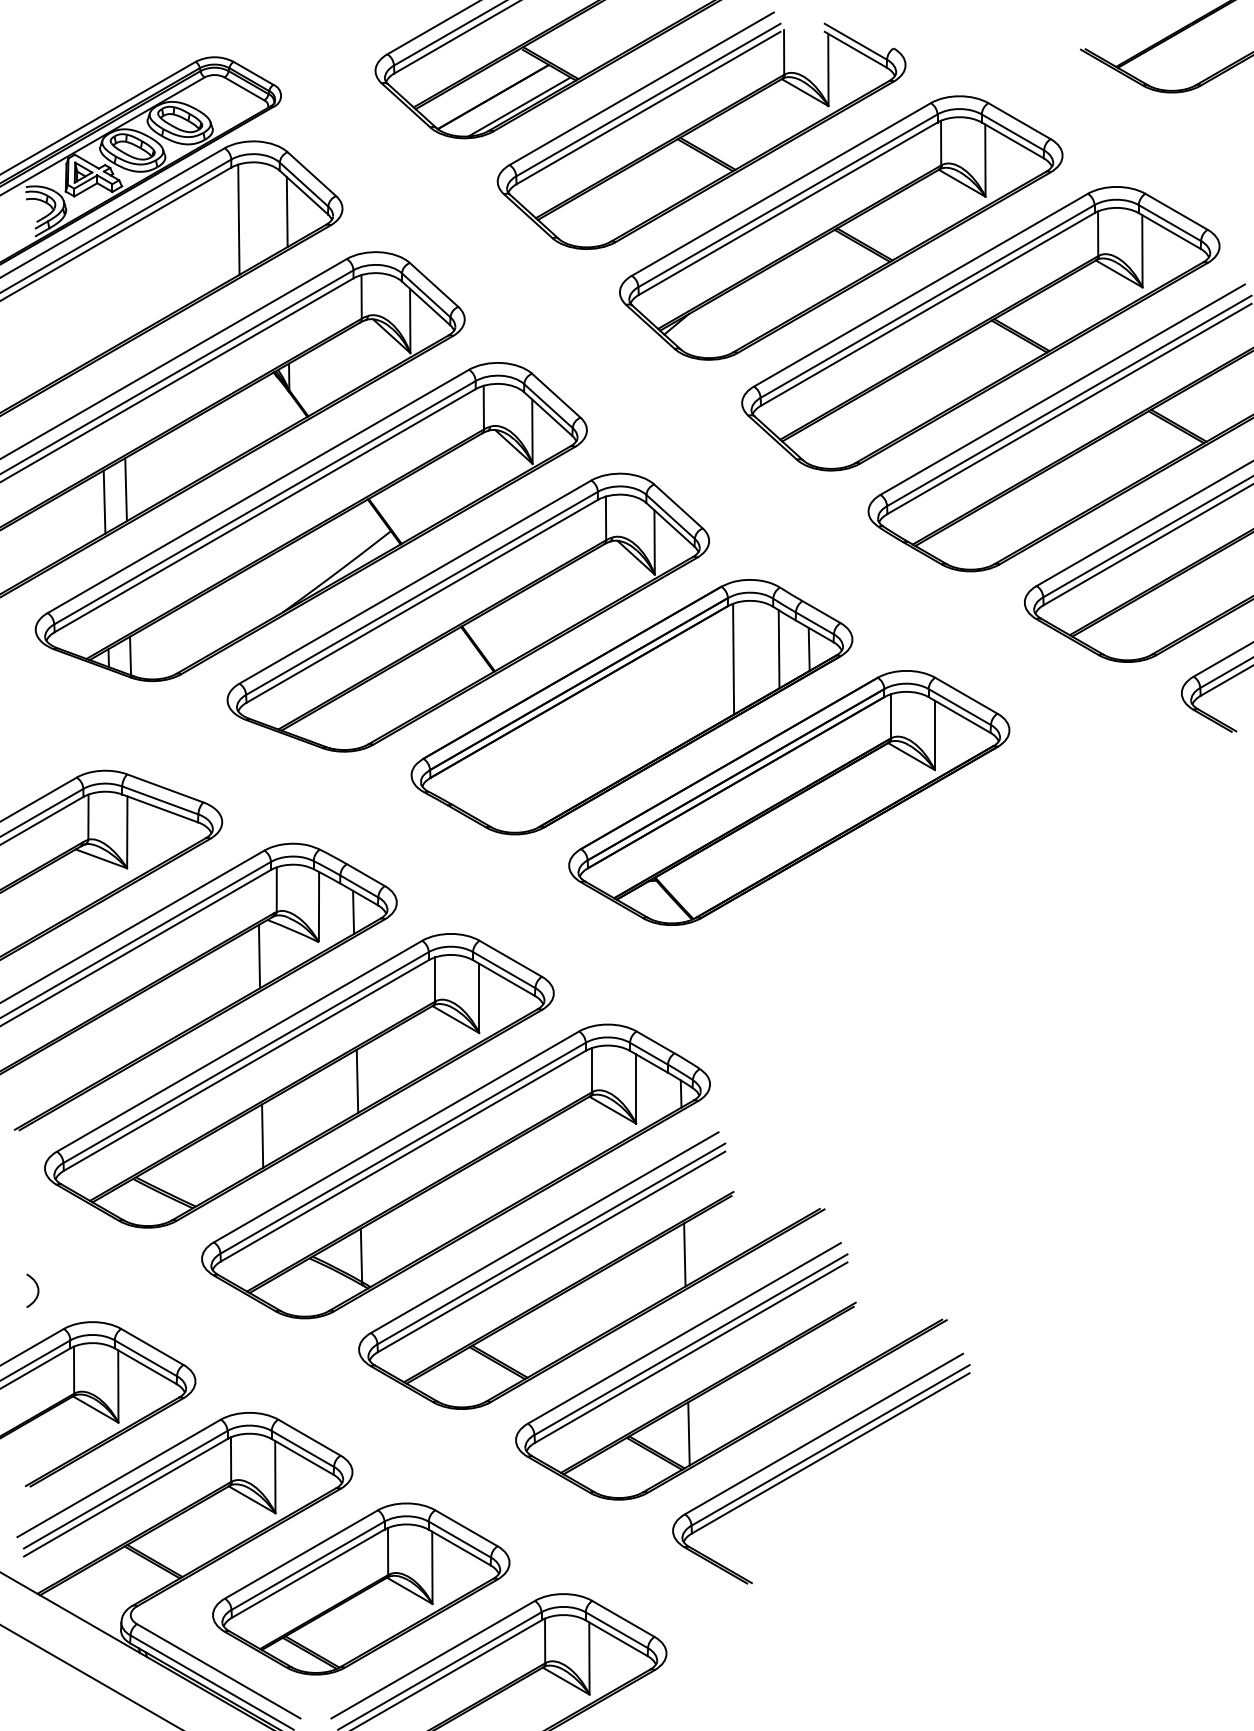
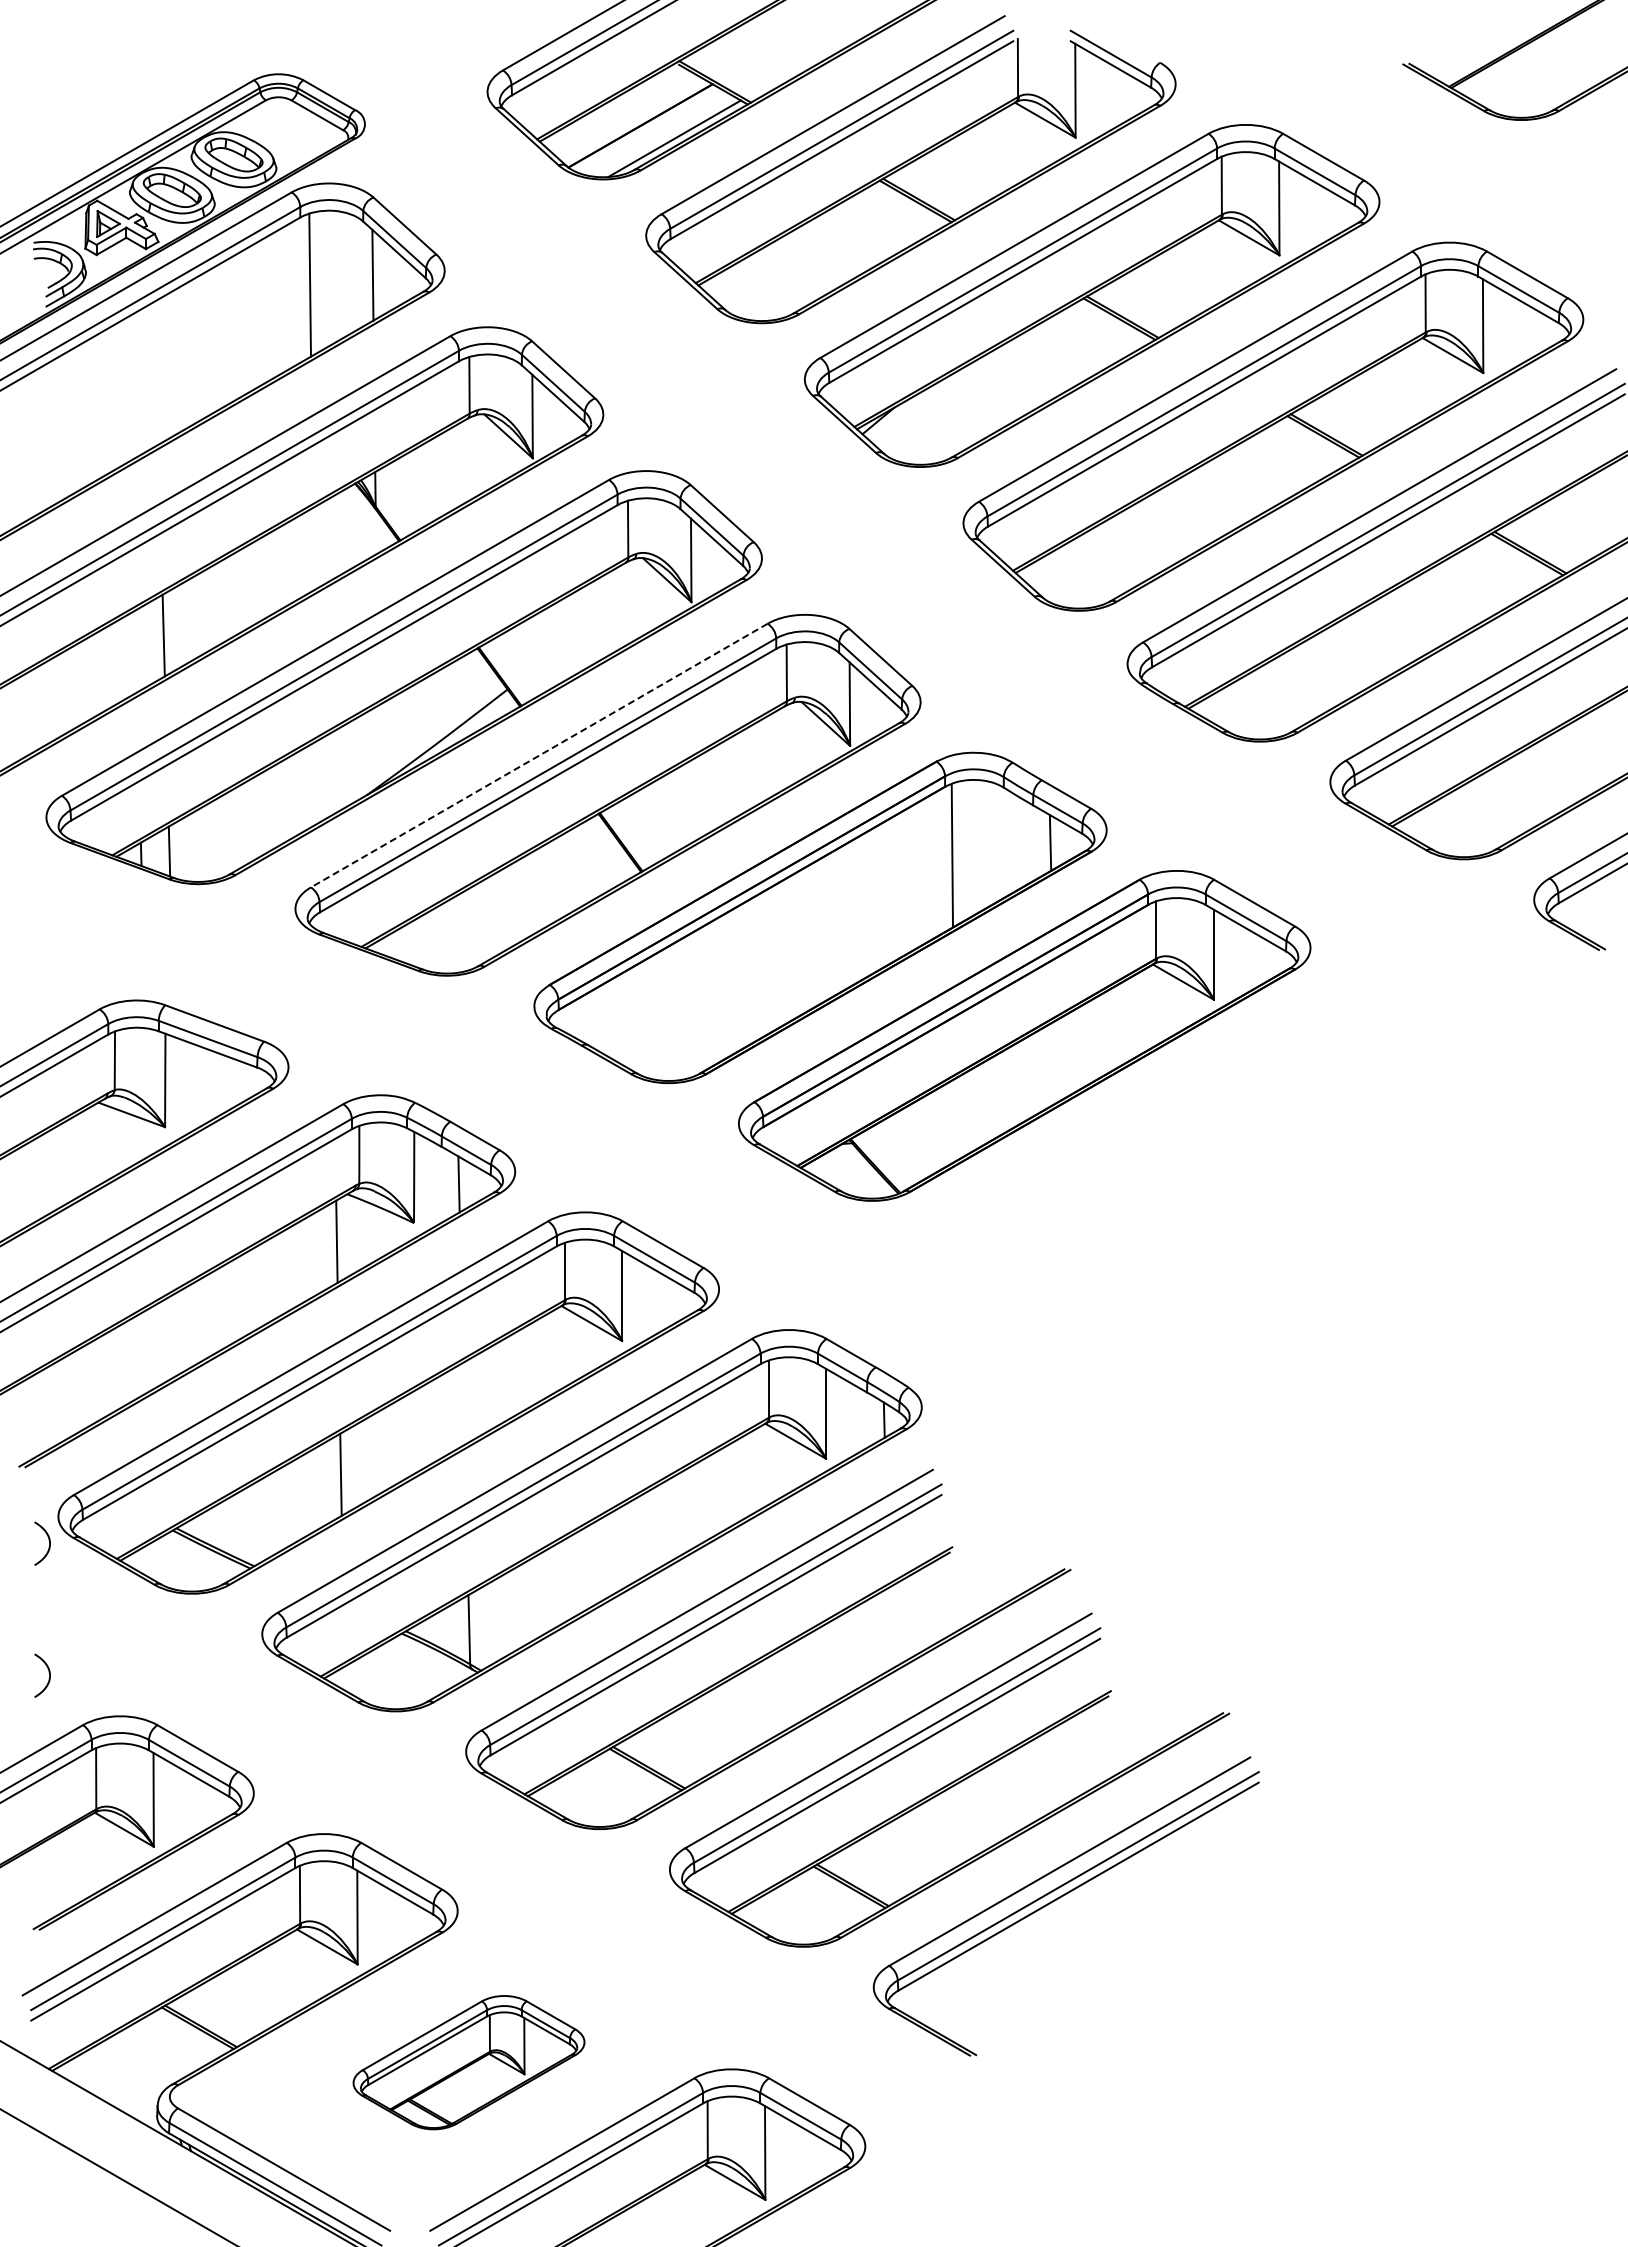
line: (104, 501) -> (135, 651), removed
line: (415, 582) -> (539, 755), solid -> dashed
line: (778, 649) -> (1010, 842), removed
line: (357, 1081) -> (464, 1403), removed
curve: (37, 1186) -> (48, 1540), added
line: (685, 1255) -> (889, 1629), removed
line: (689, 1433) -> (894, 1861), removed
part: (360, 1588) -> (468, 2062), size x0.6

